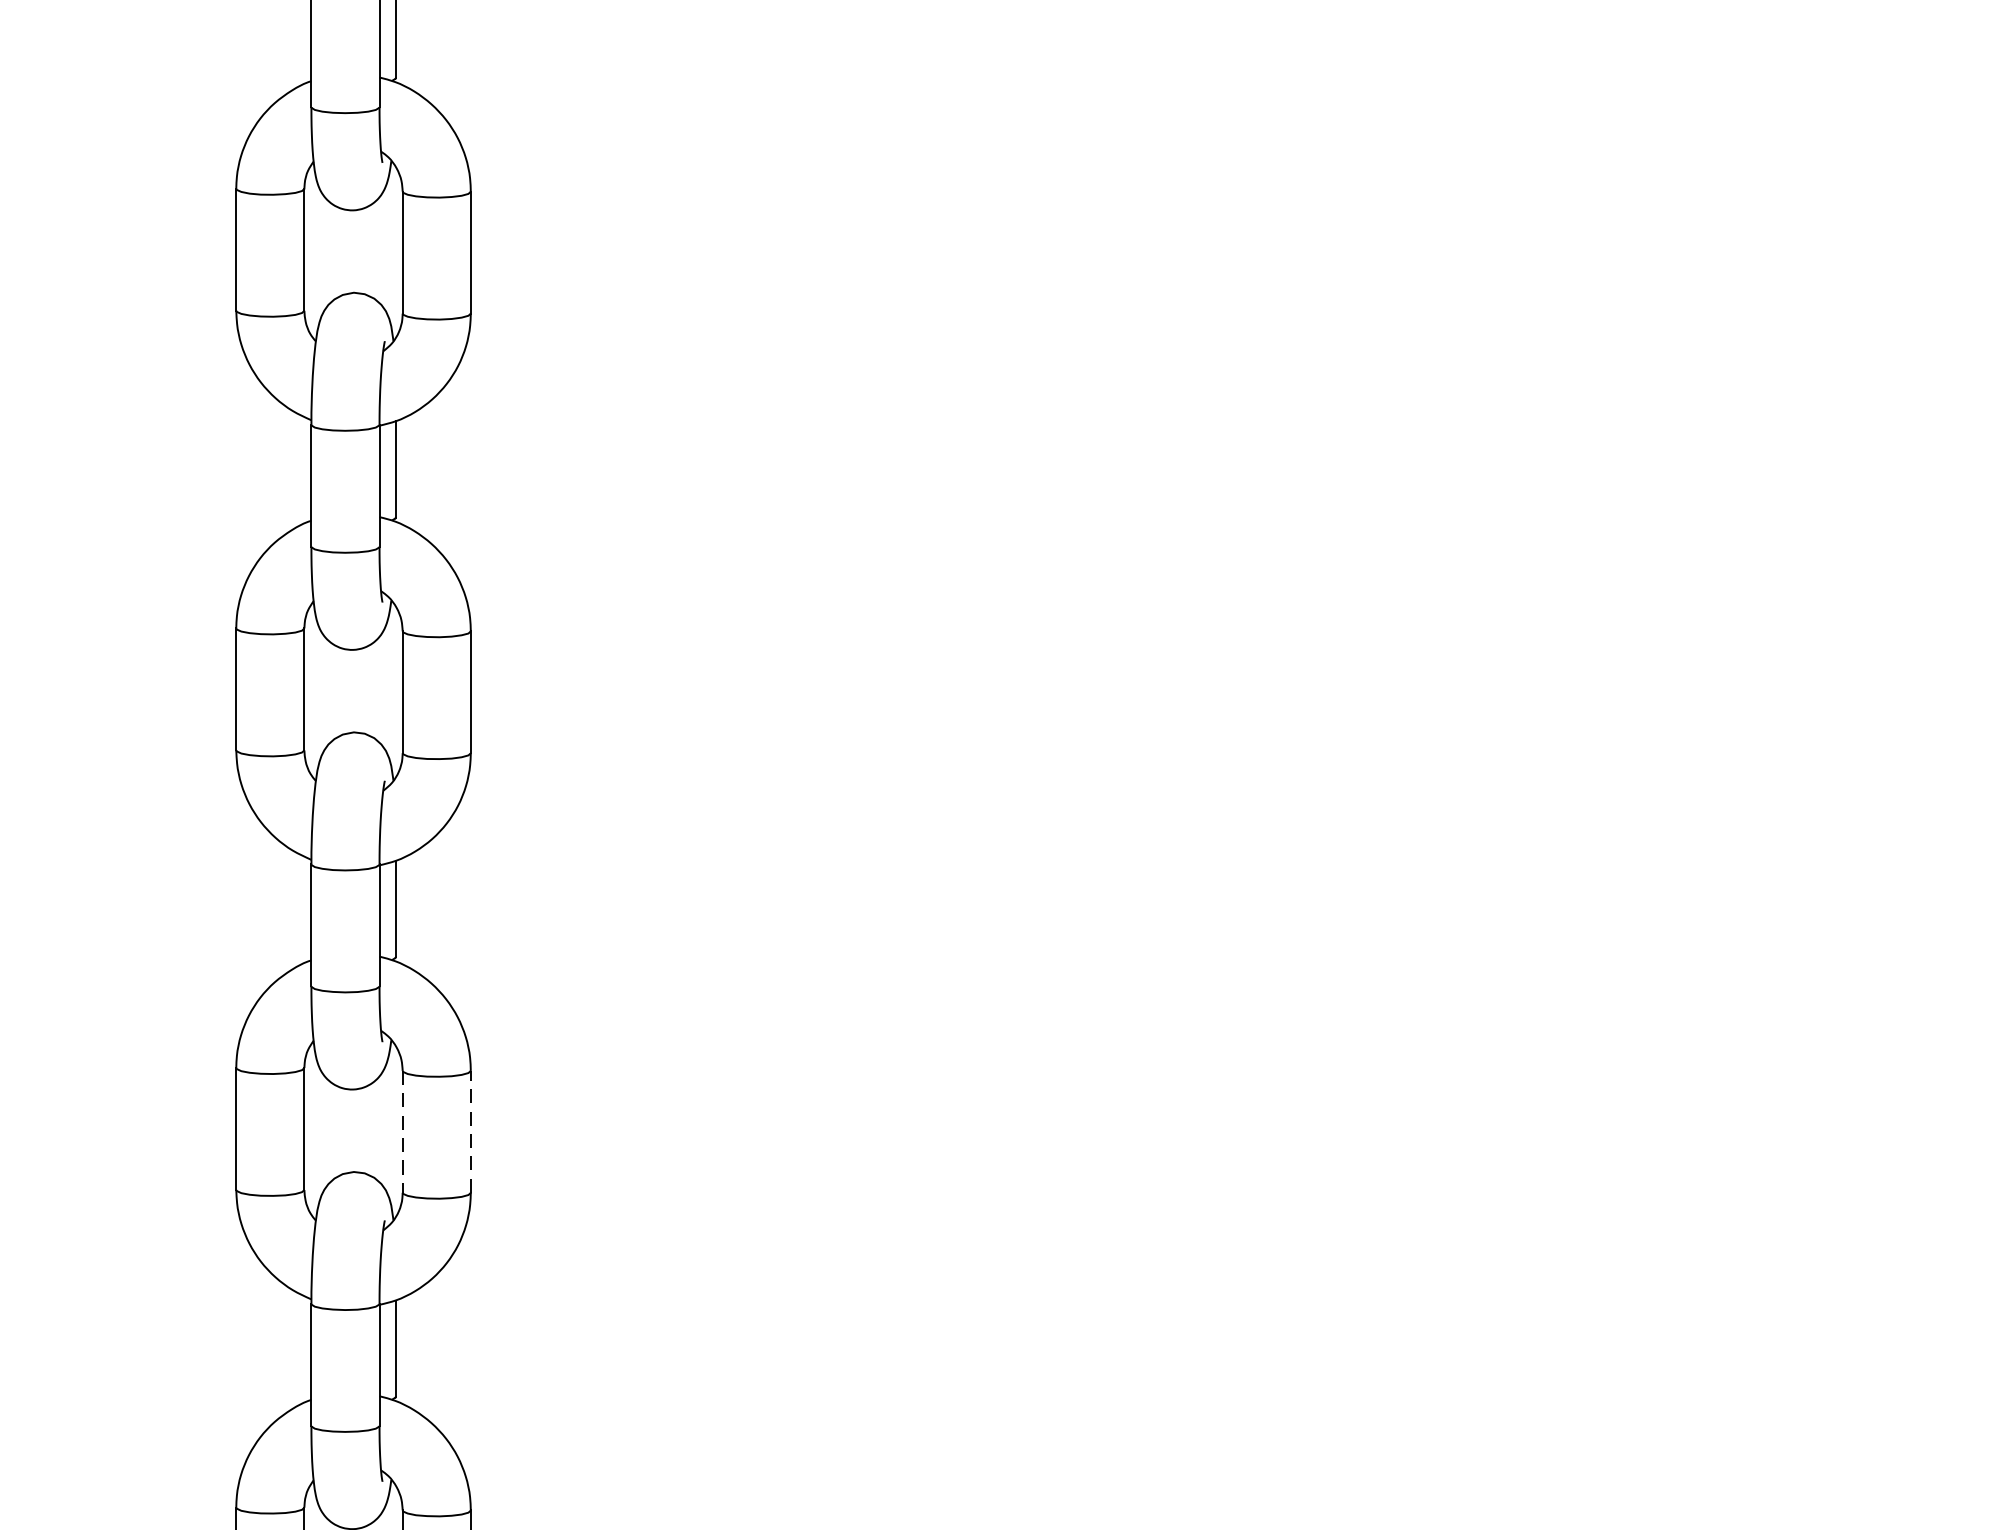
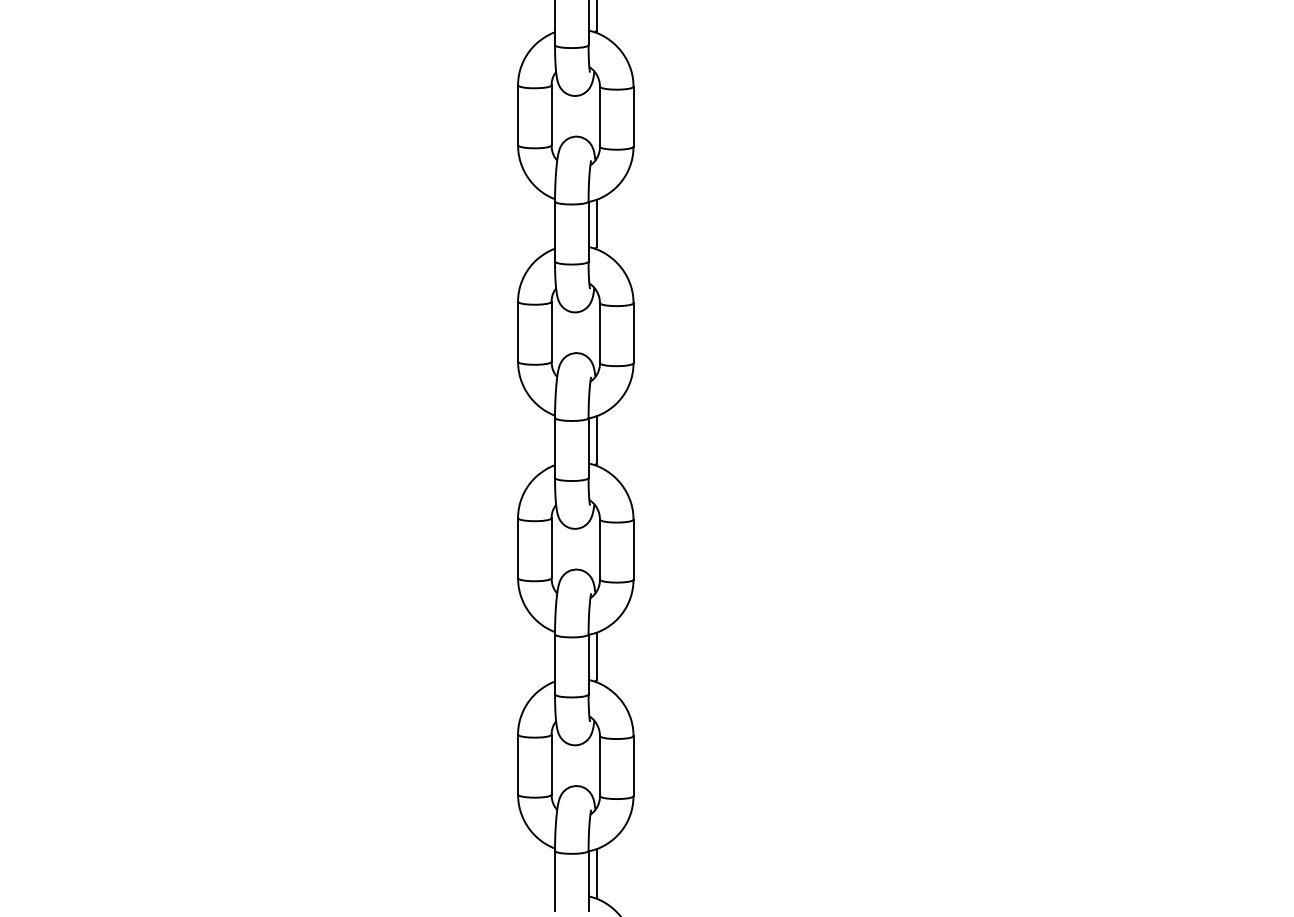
line: (470, 1131) -> (633, 549), dashed -> solid
line: (403, 1133) -> (600, 550), dashed -> solid

